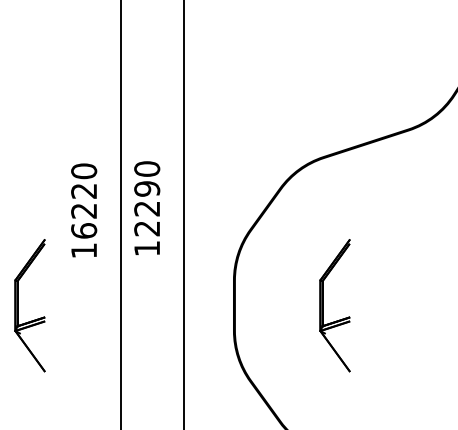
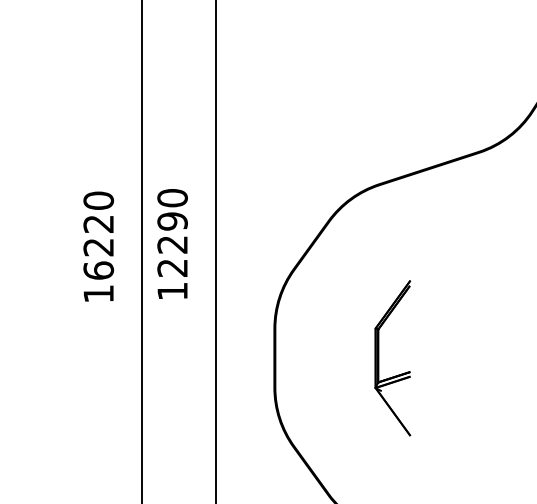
part: (18, 305) -> (21, 358), removed

